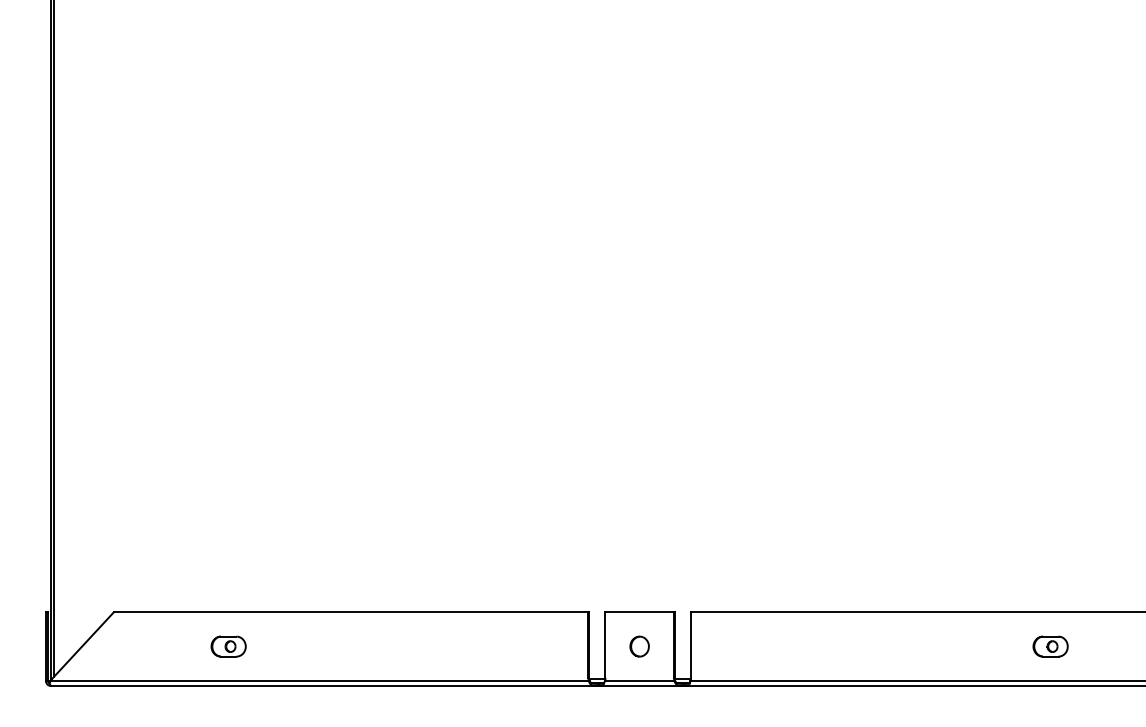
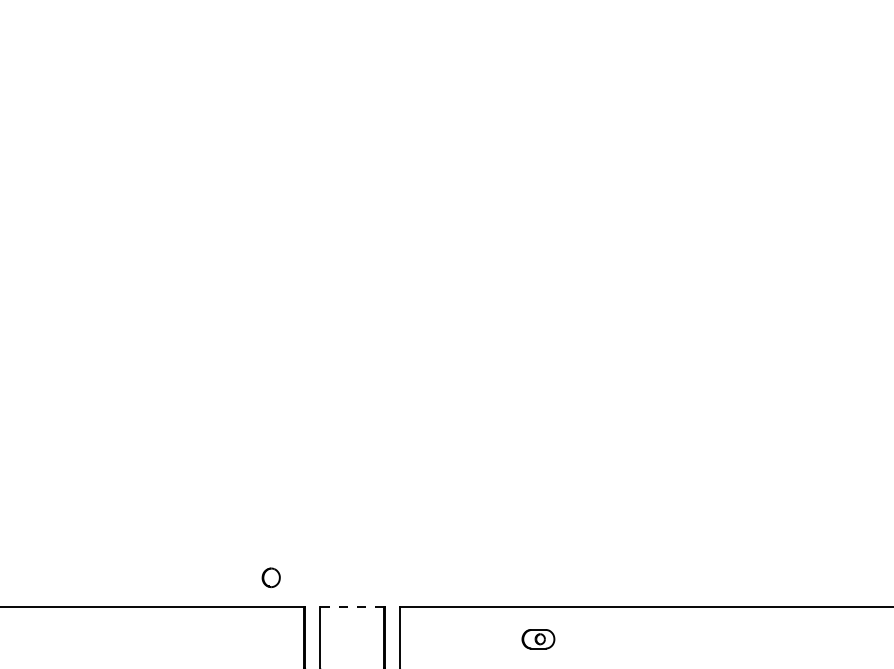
line: (640, 612) -> (353, 607), solid -> dashed
part: (639, 646) -> (271, 577), moved
part: (1050, 646) -> (538, 639), moved

